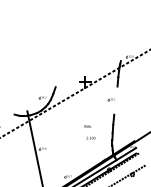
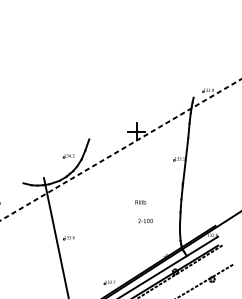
line: (115, 100) -> (185, 160), added

